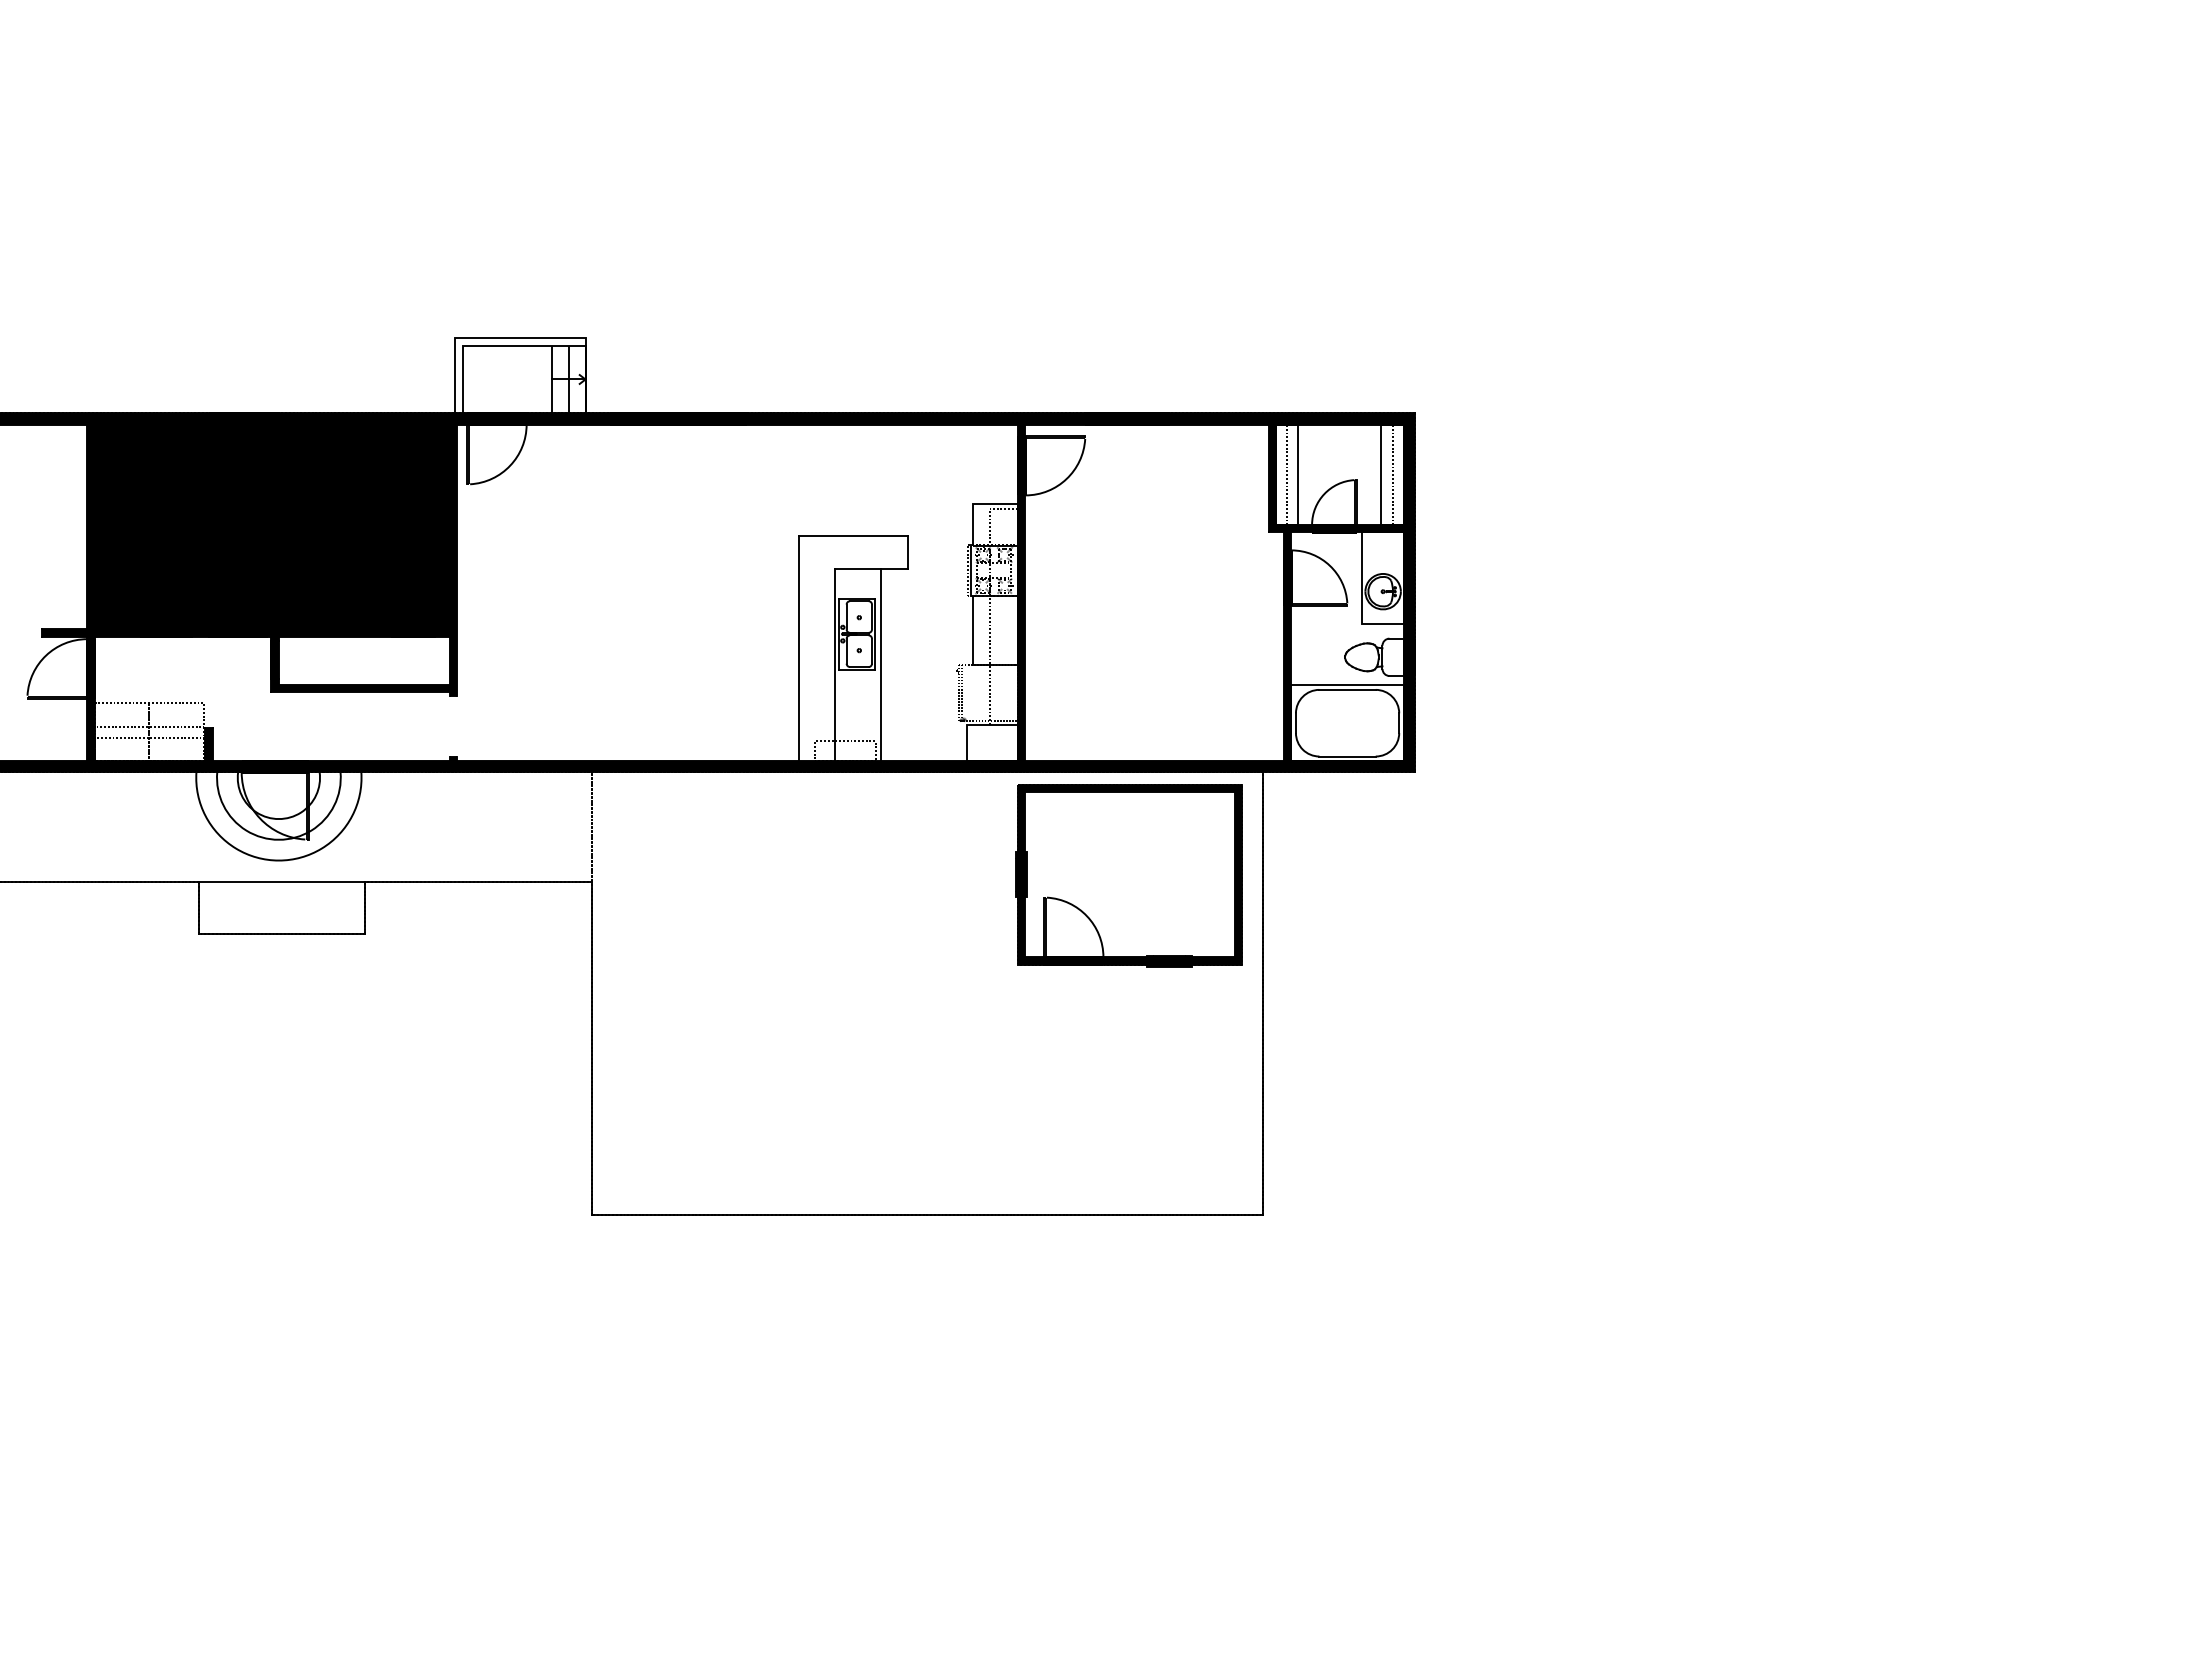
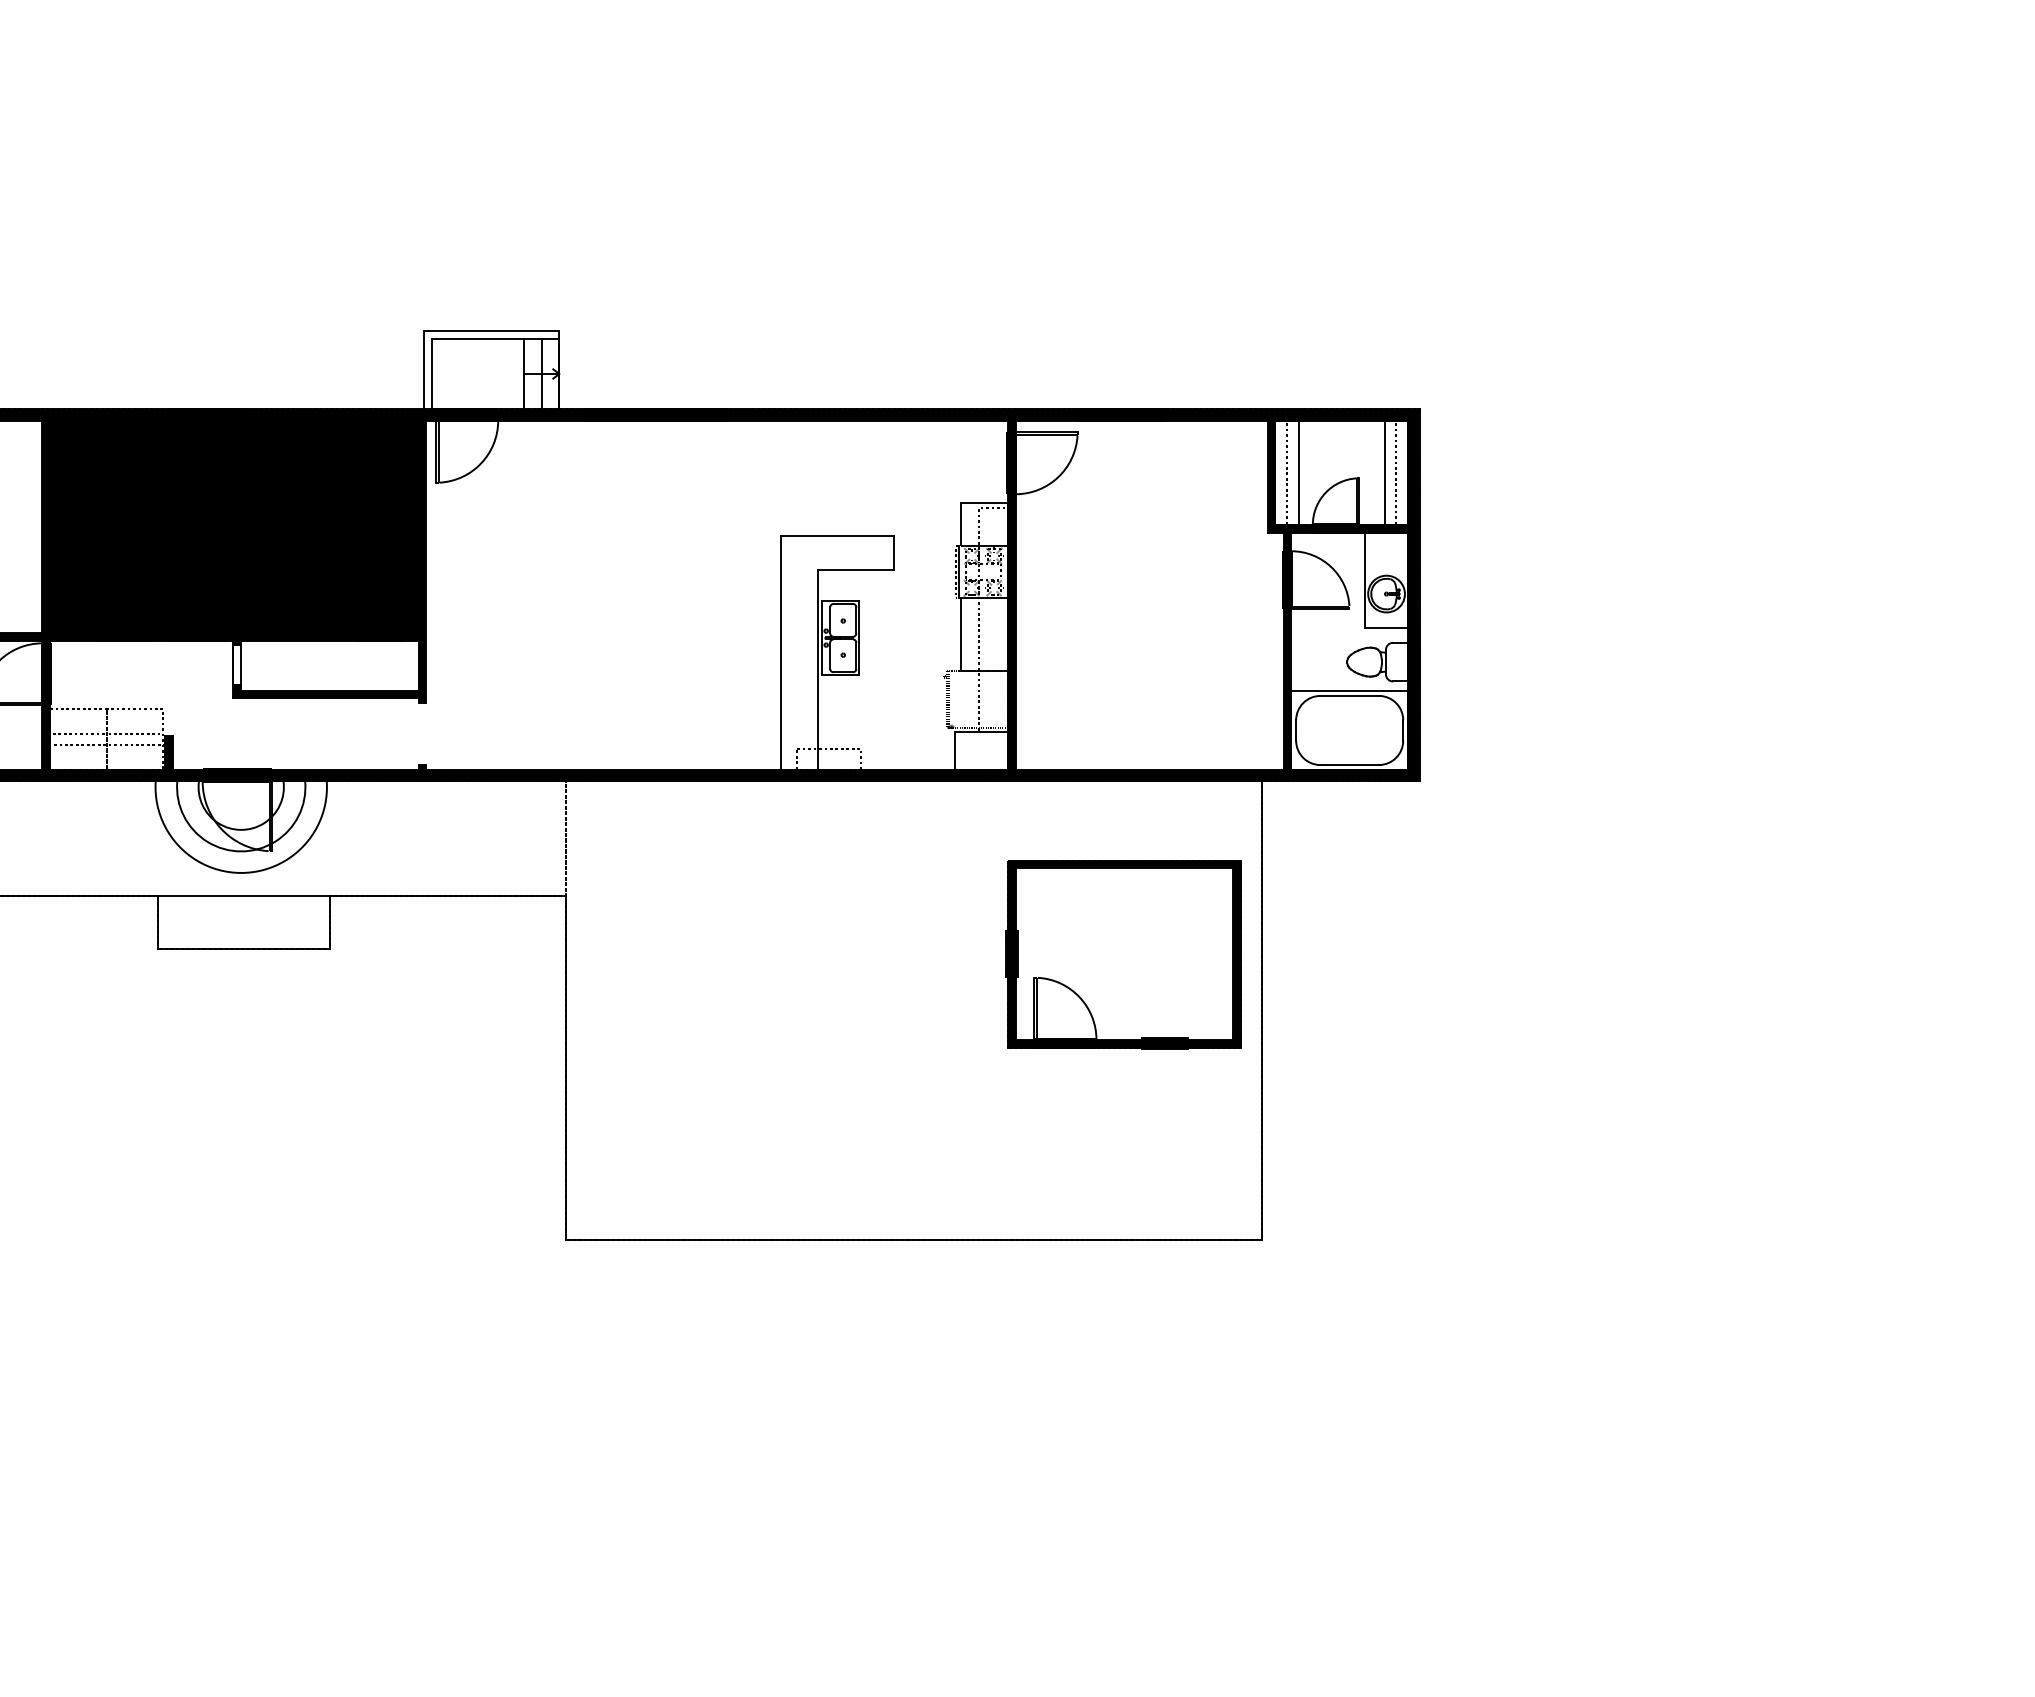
fill: (274, 659) -> (236, 664), removed
line: (880, 664) -> (865, 669), removed
part: (1128, 875) -> (1122, 954), moved

